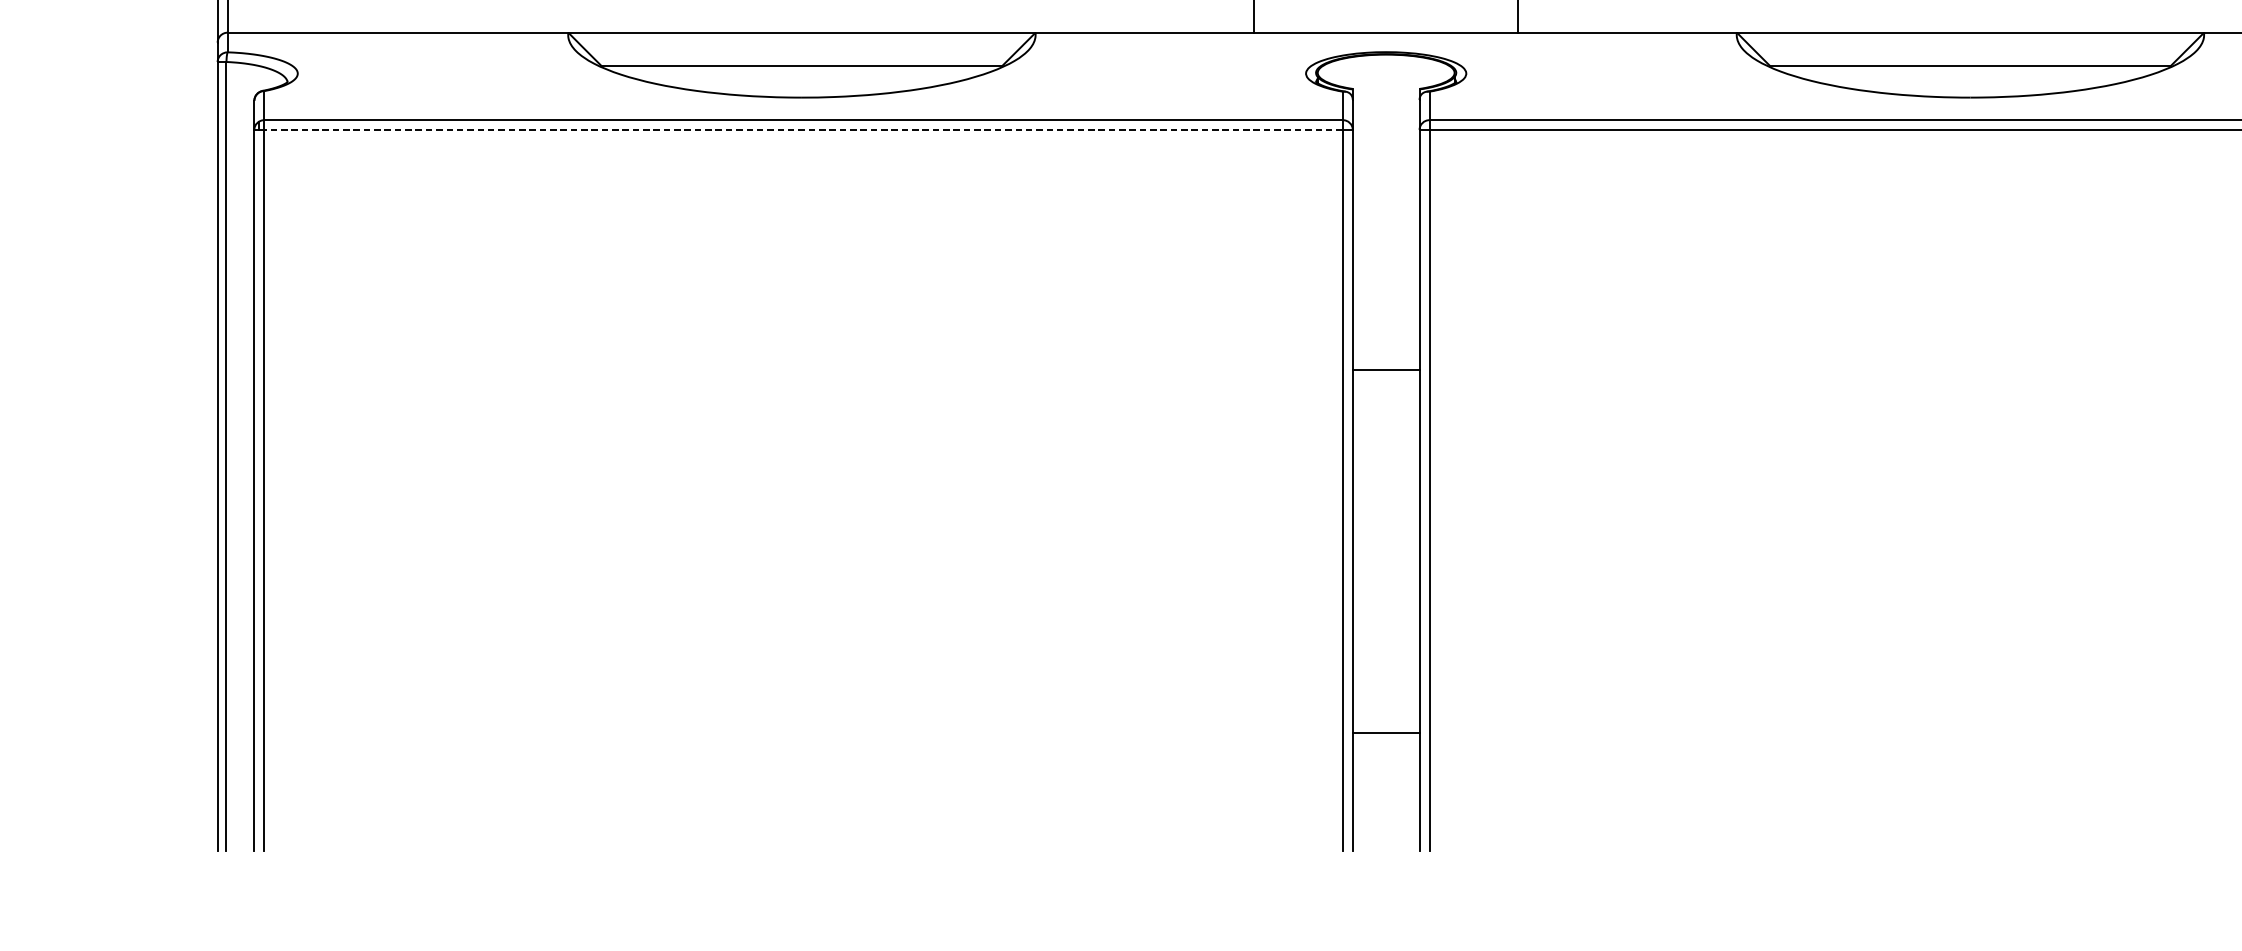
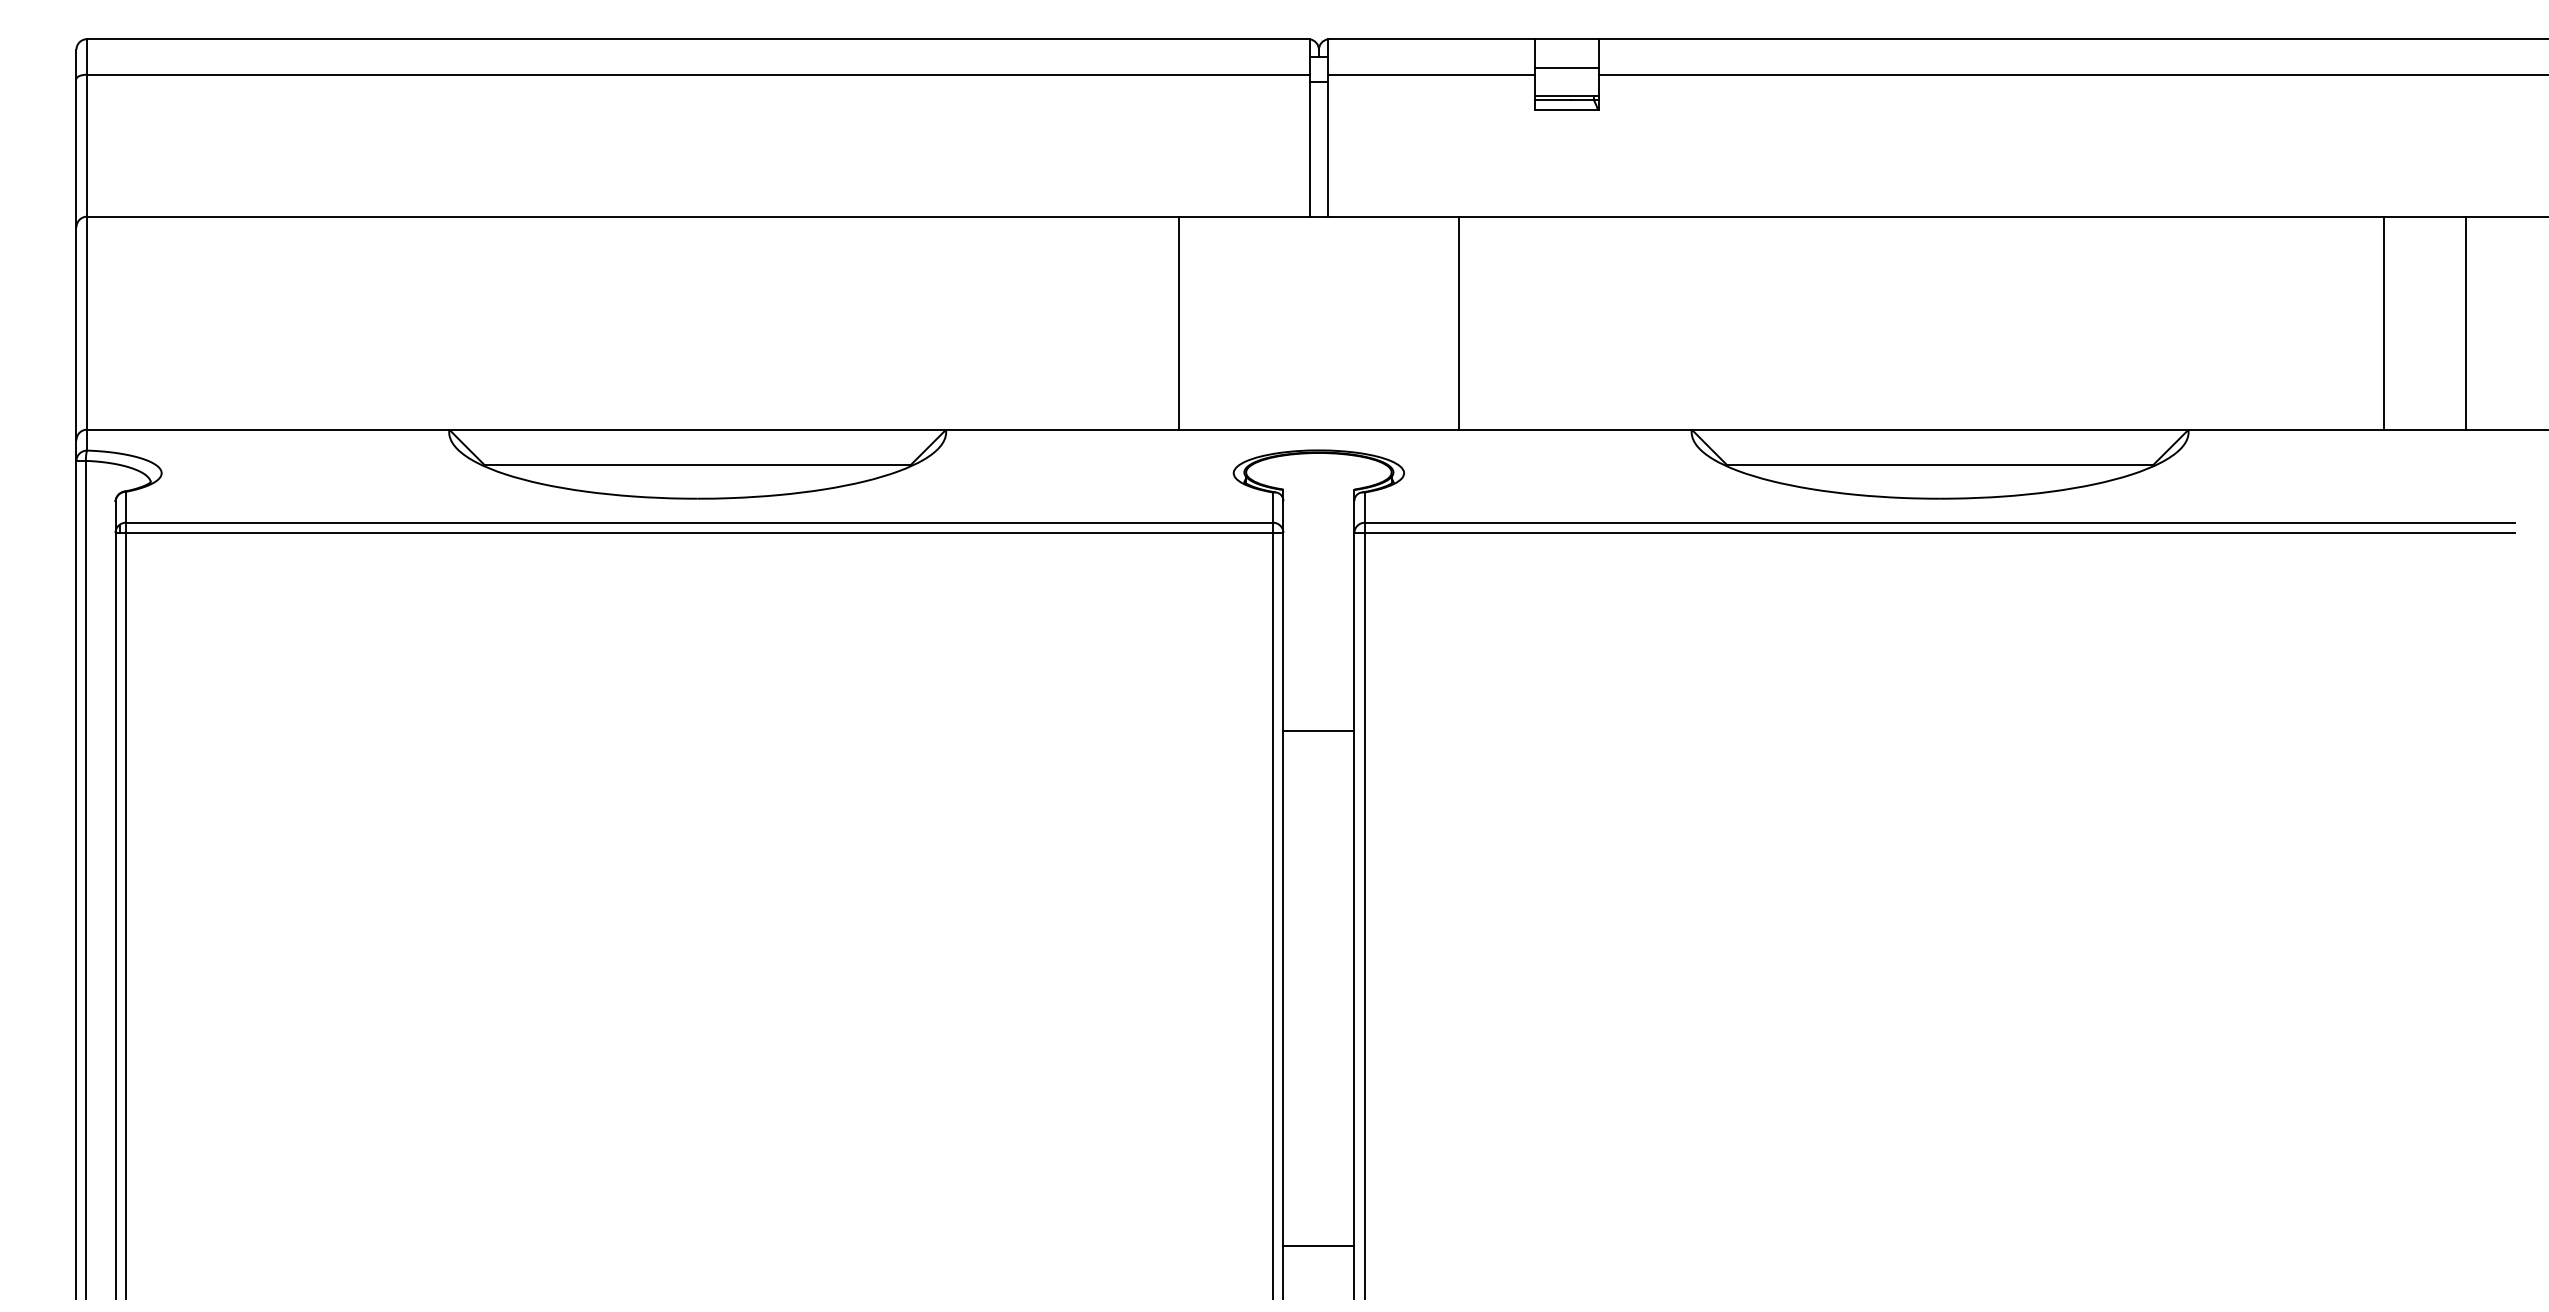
line: (802, 129) -> (698, 532), dashed -> solid
line: (1385, 370) -> (1318, 731), moved
line: (1385, 733) -> (1318, 1246), moved

